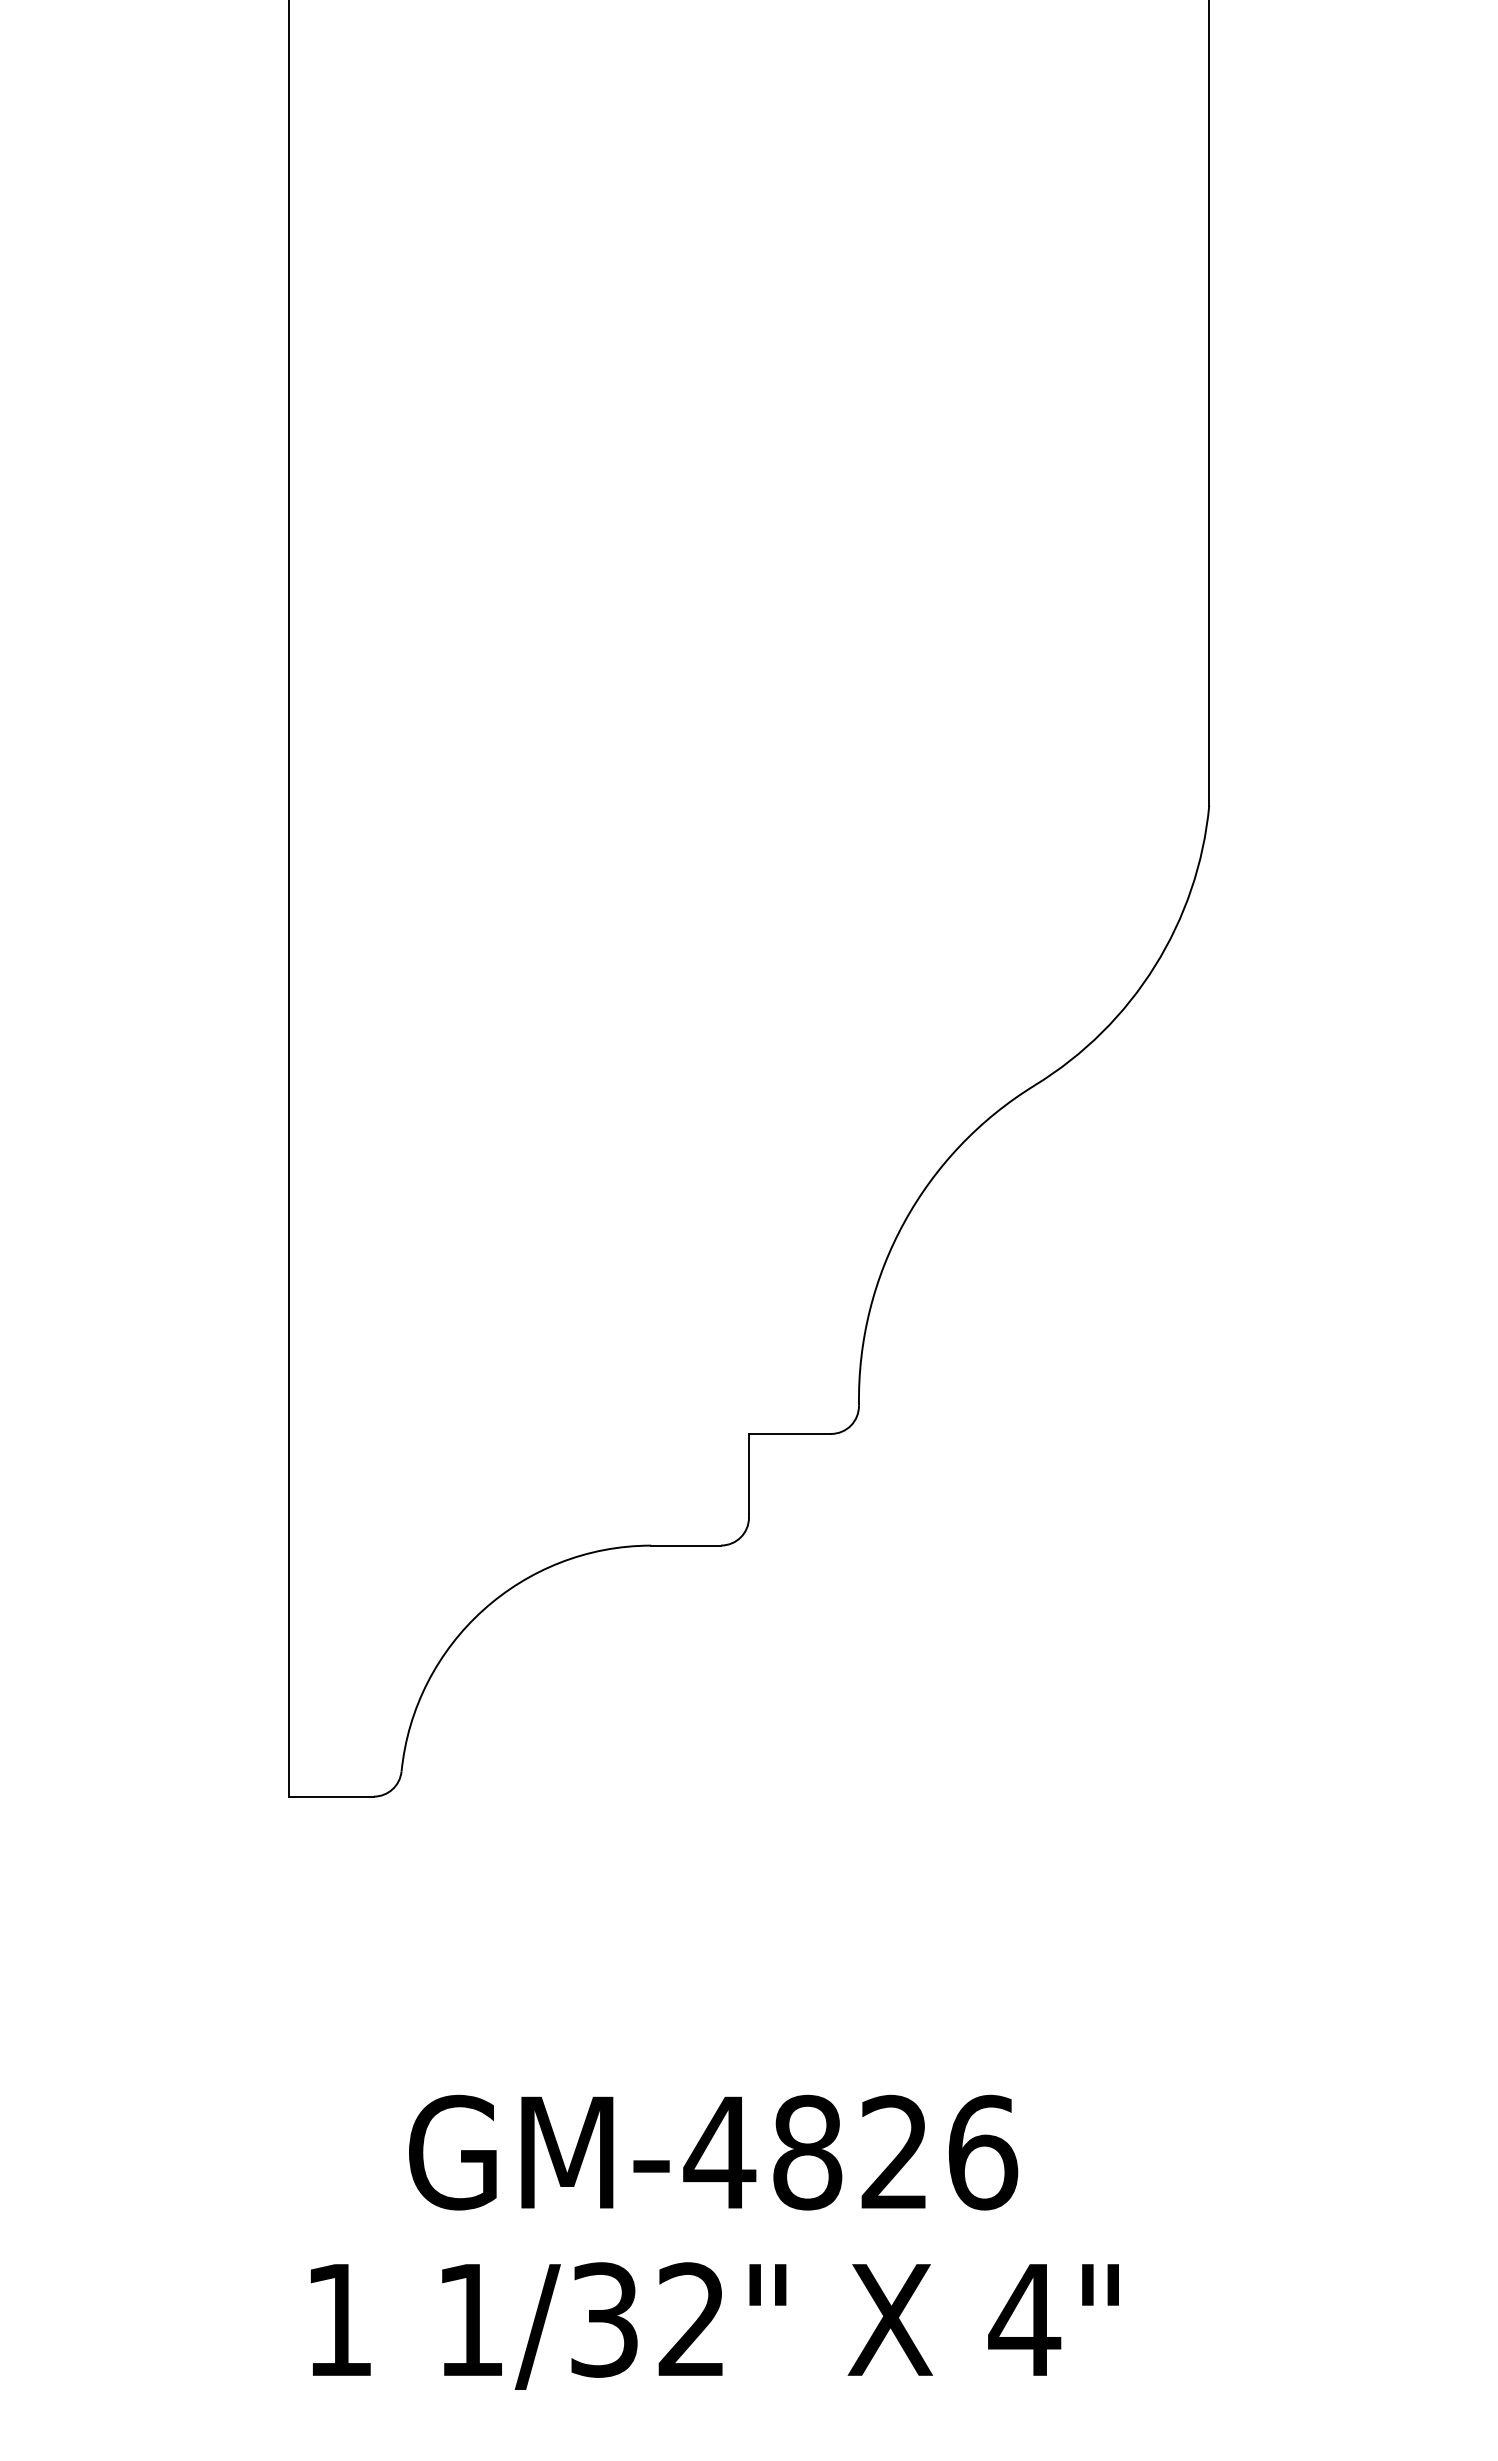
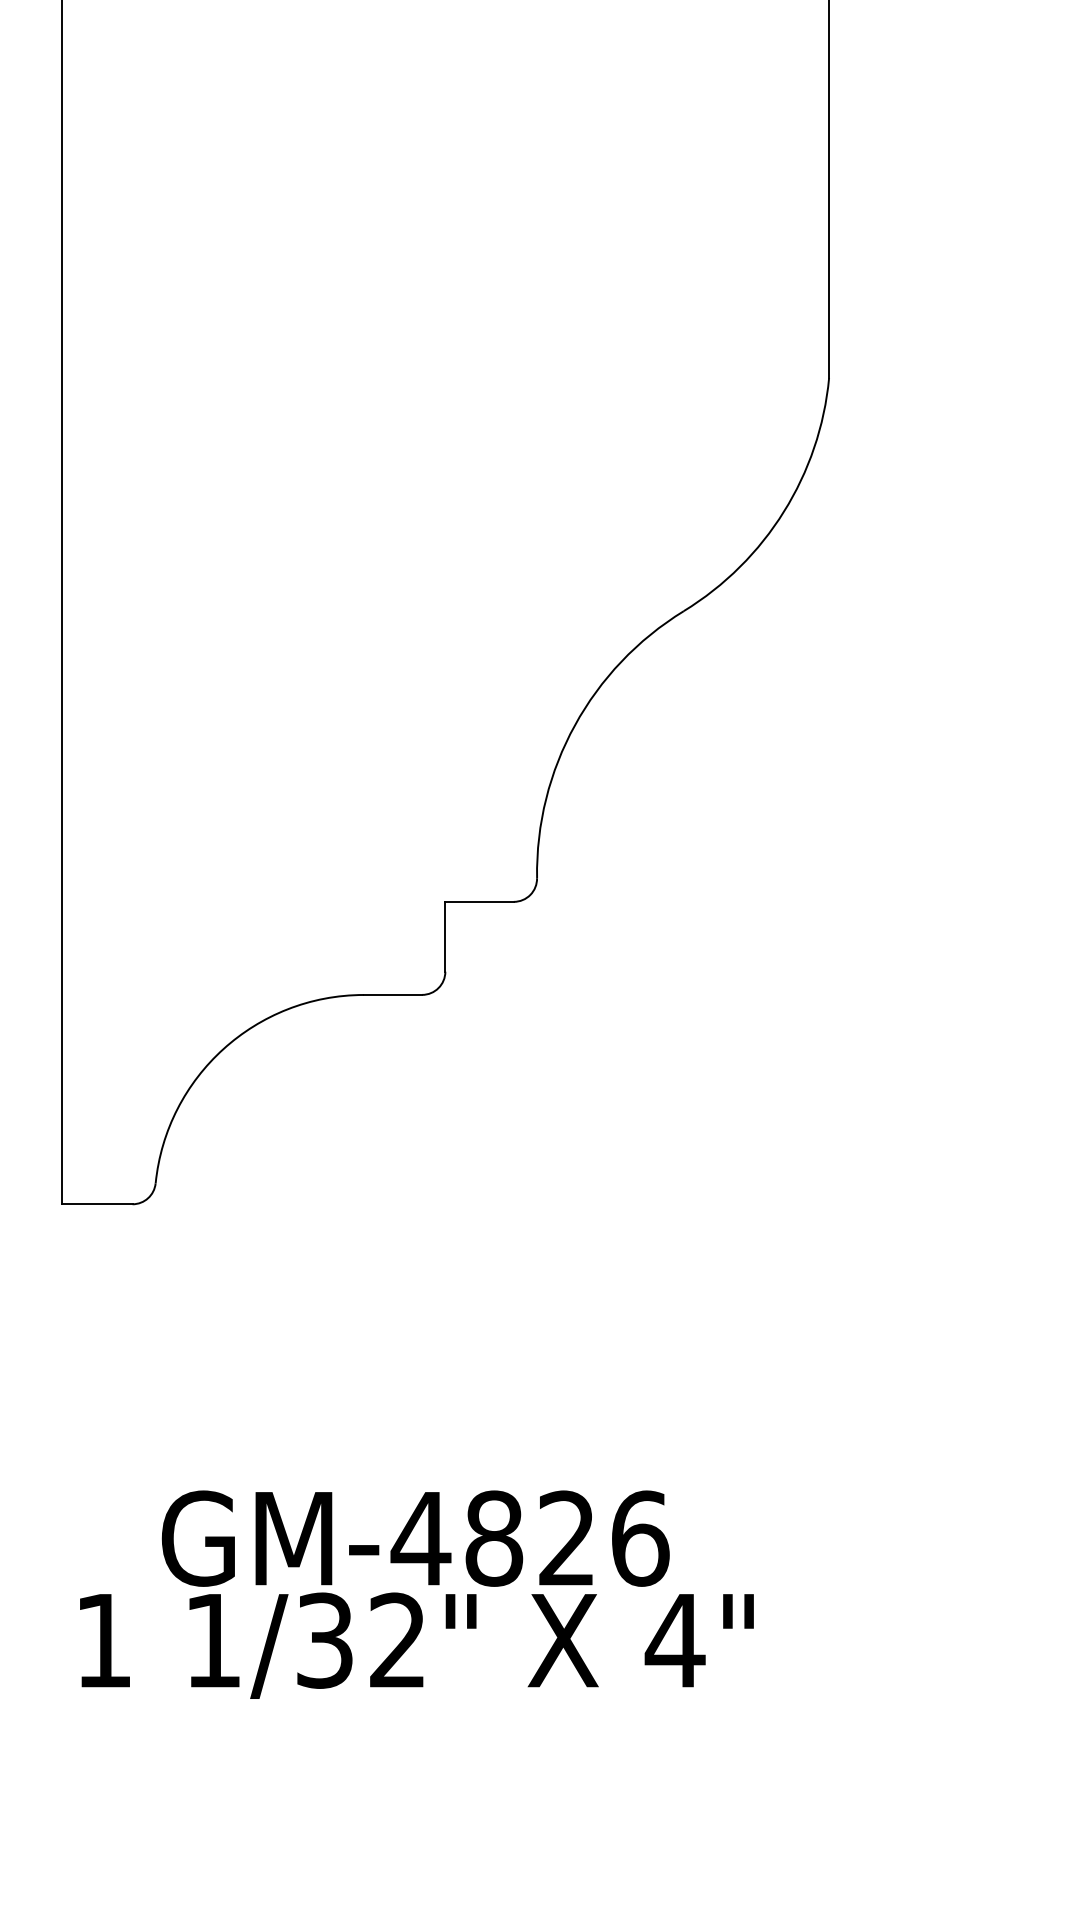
text: (713, 2152) -> (415, 1538), moved

